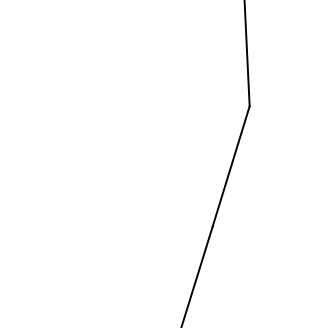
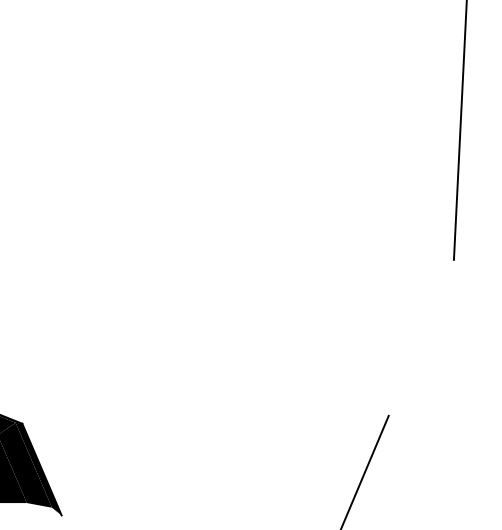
line: (230, 166) -> (420, 337), removed

